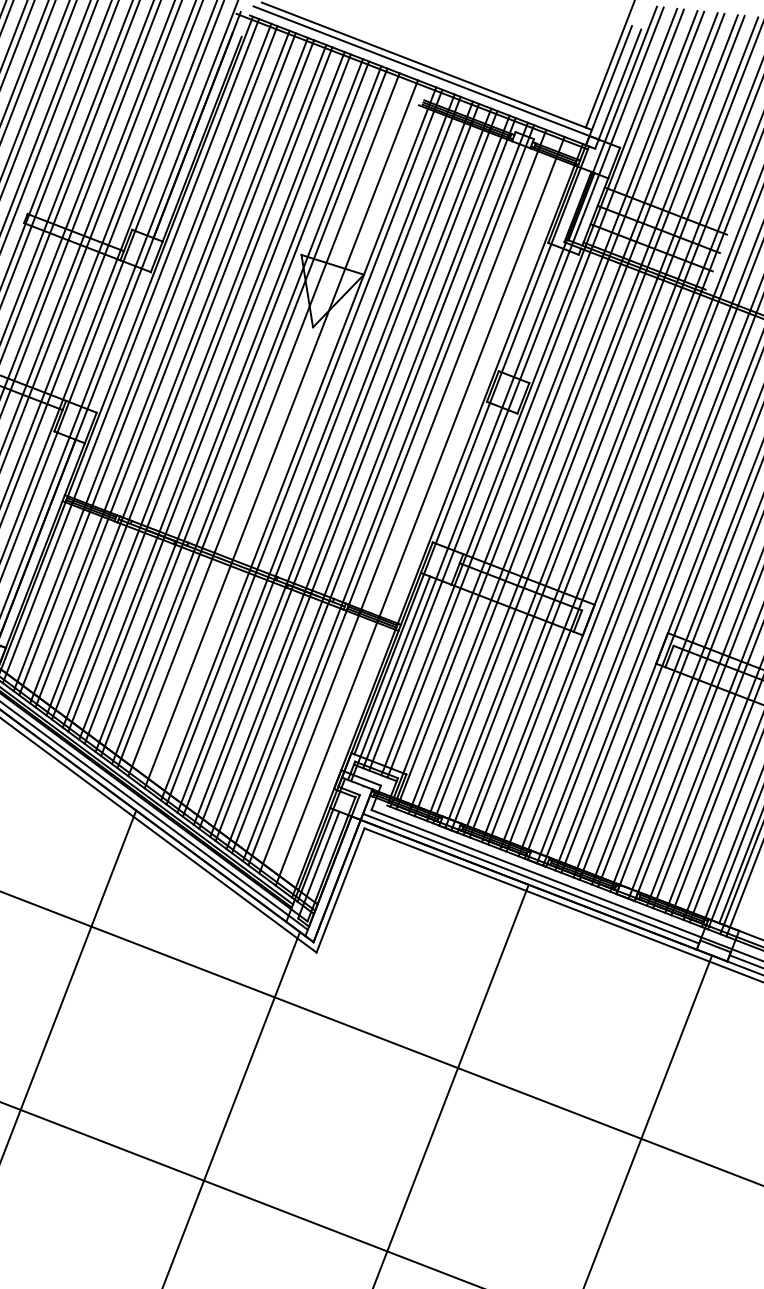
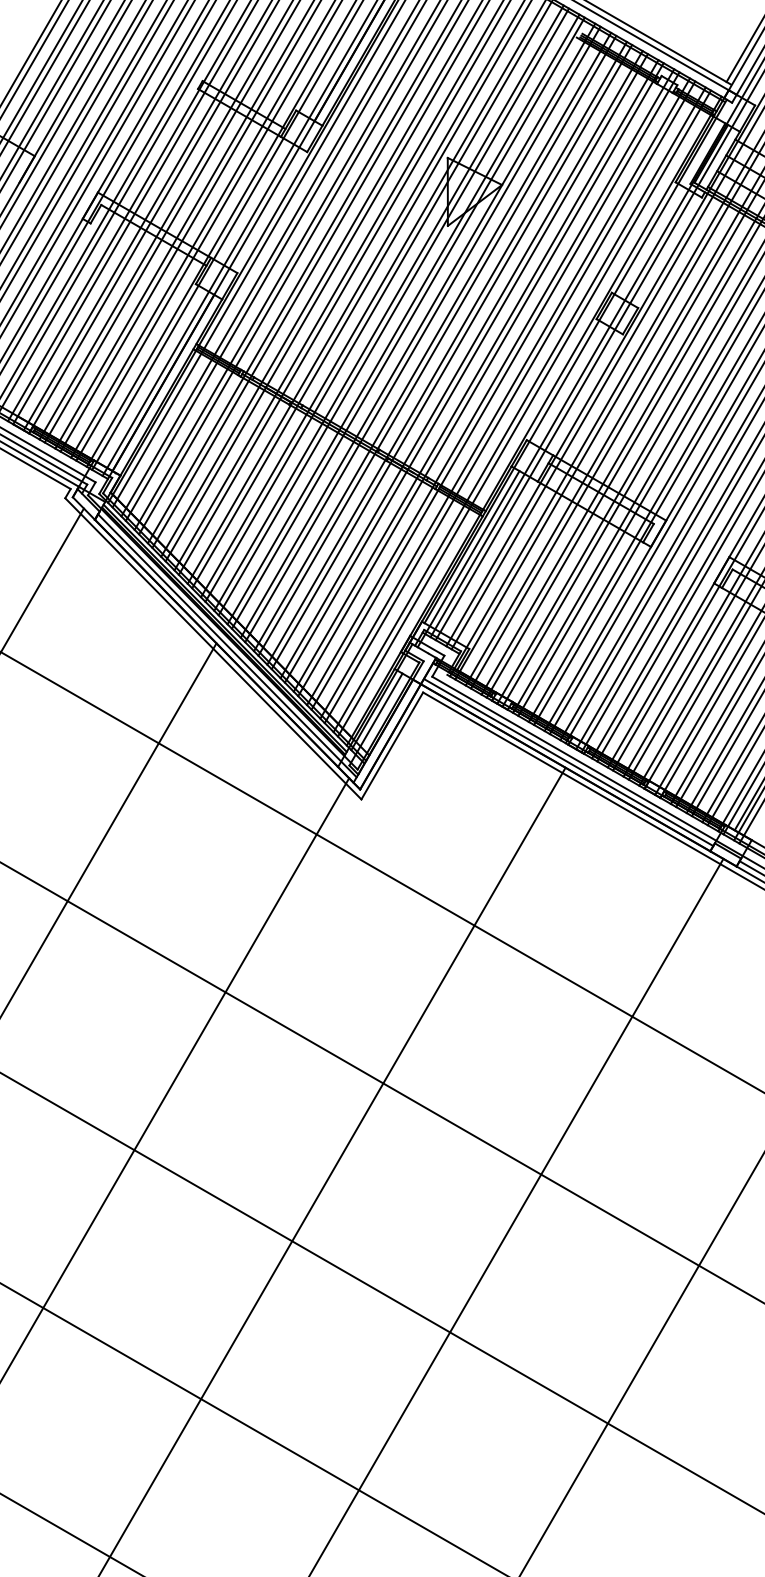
line: (269, 427) -> (393, 311), added
line: (286, 436) -> (407, 322), added
line: (408, 505) -> (509, 402), added
line: (425, 514) -> (524, 413), added

